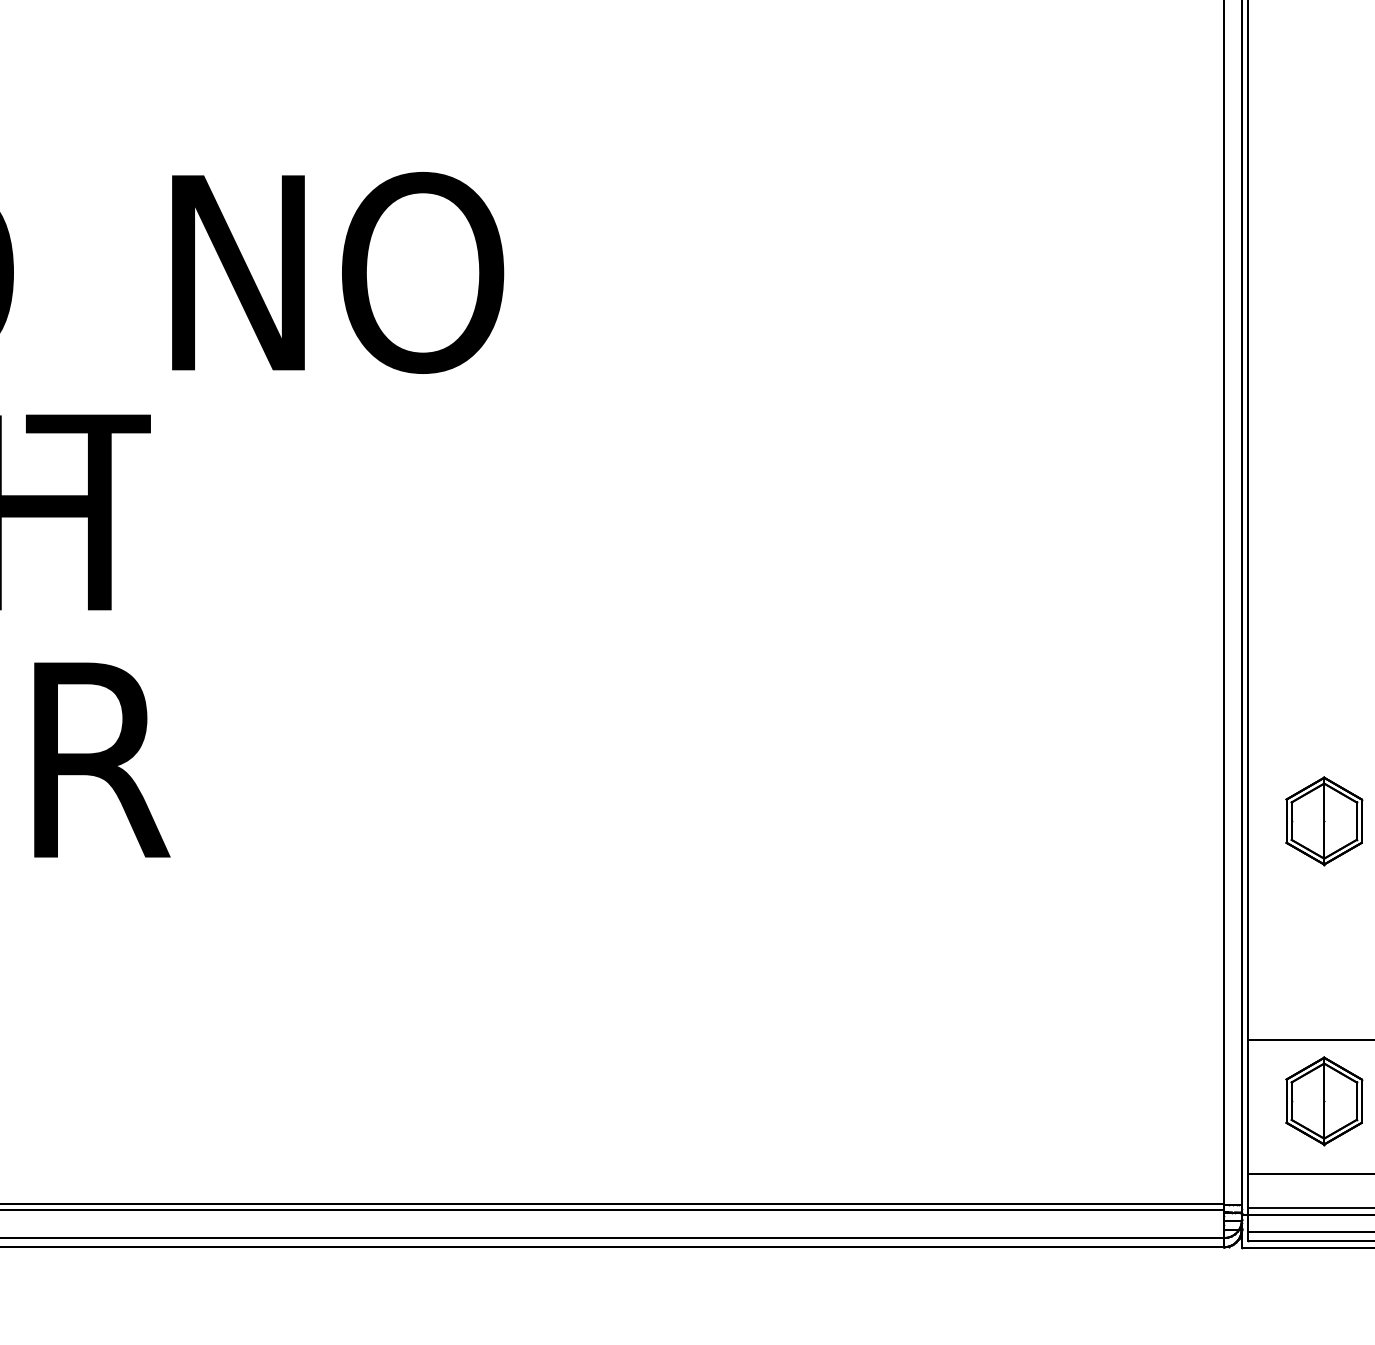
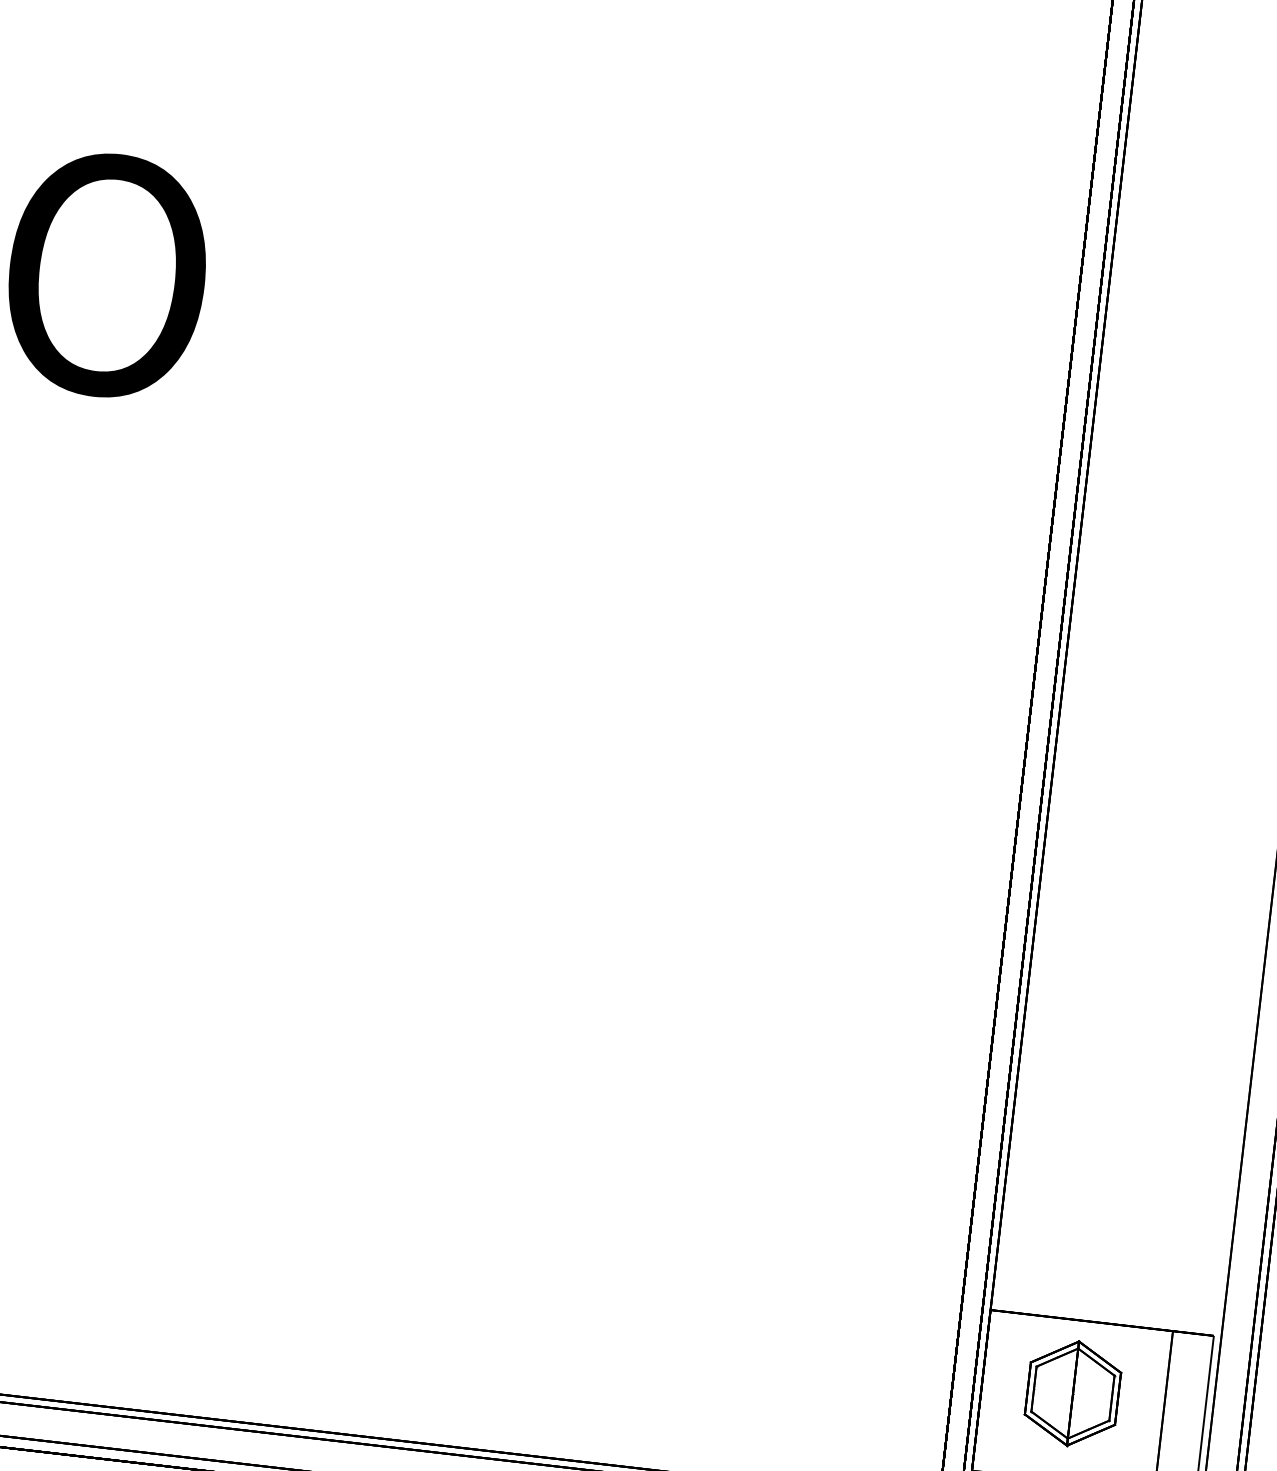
part: (1324, 821) -> (1112, 1058), removed

